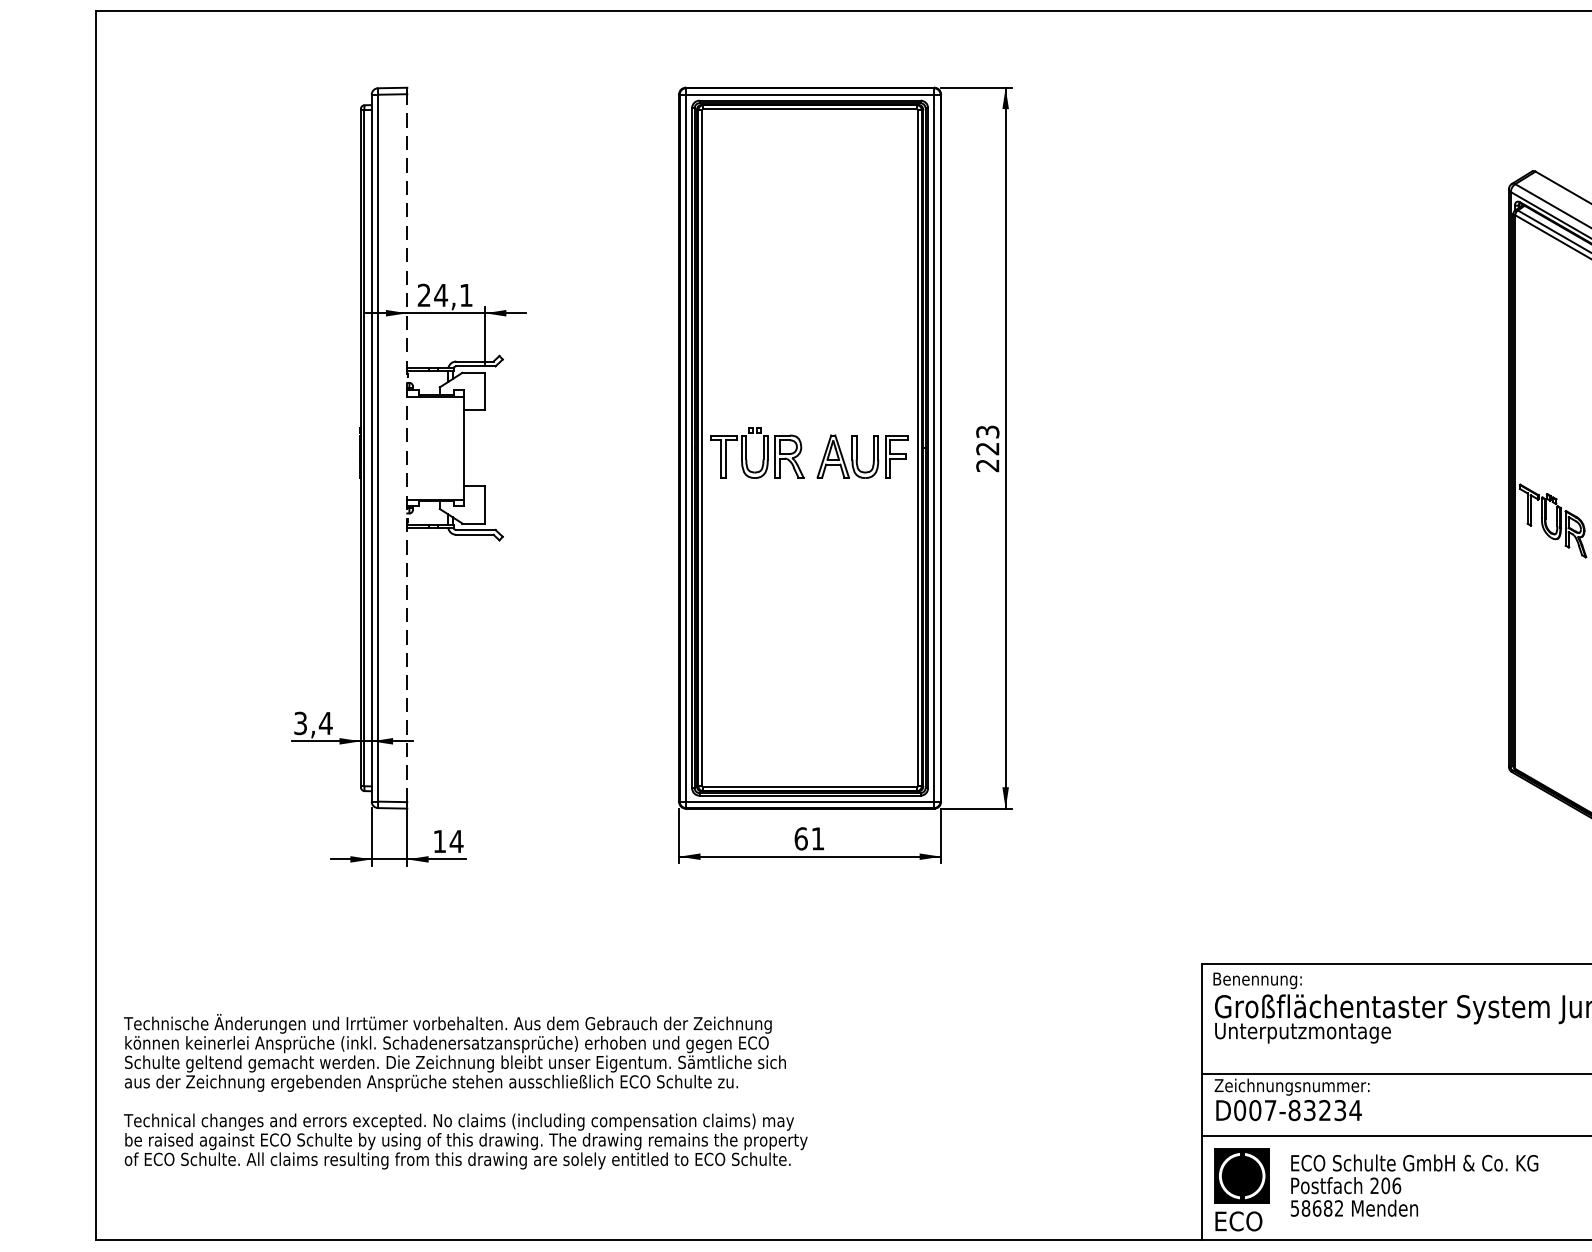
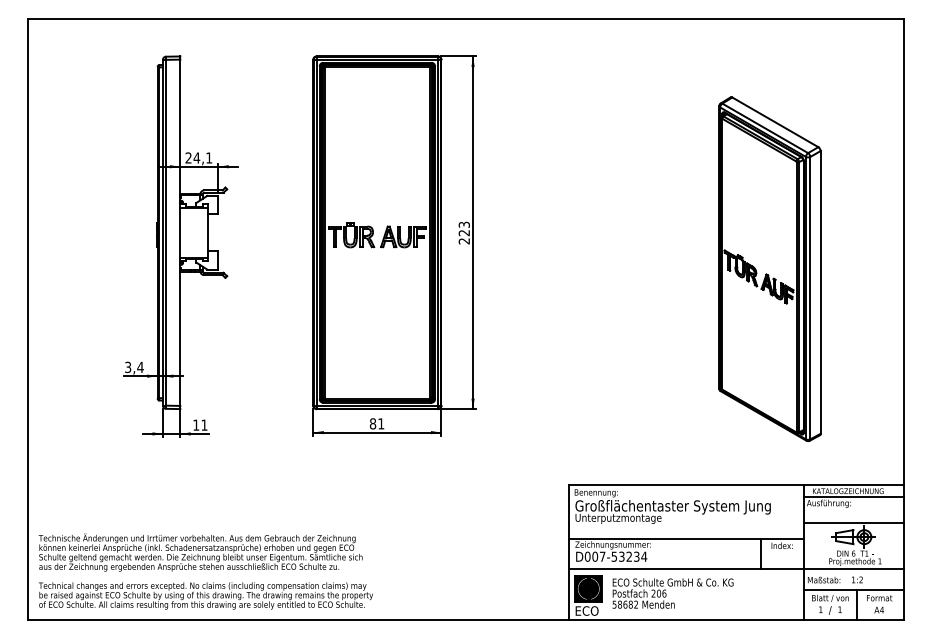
line: (407, 447) -> (180, 232), dashed -> solid
text: (800, 838) -> (372, 423), 61 -> 81
text: (456, 840) -> (204, 424), 14 -> 11
text: (464, 1091) -> (205, 571), moved
text: (1294, 1109) -> (614, 556), D007-83234 -> D007-53234

